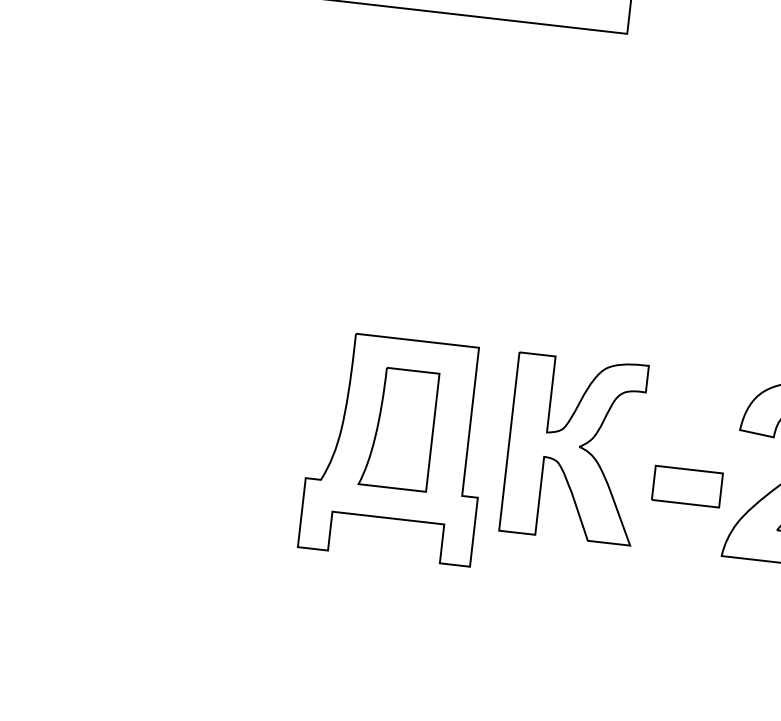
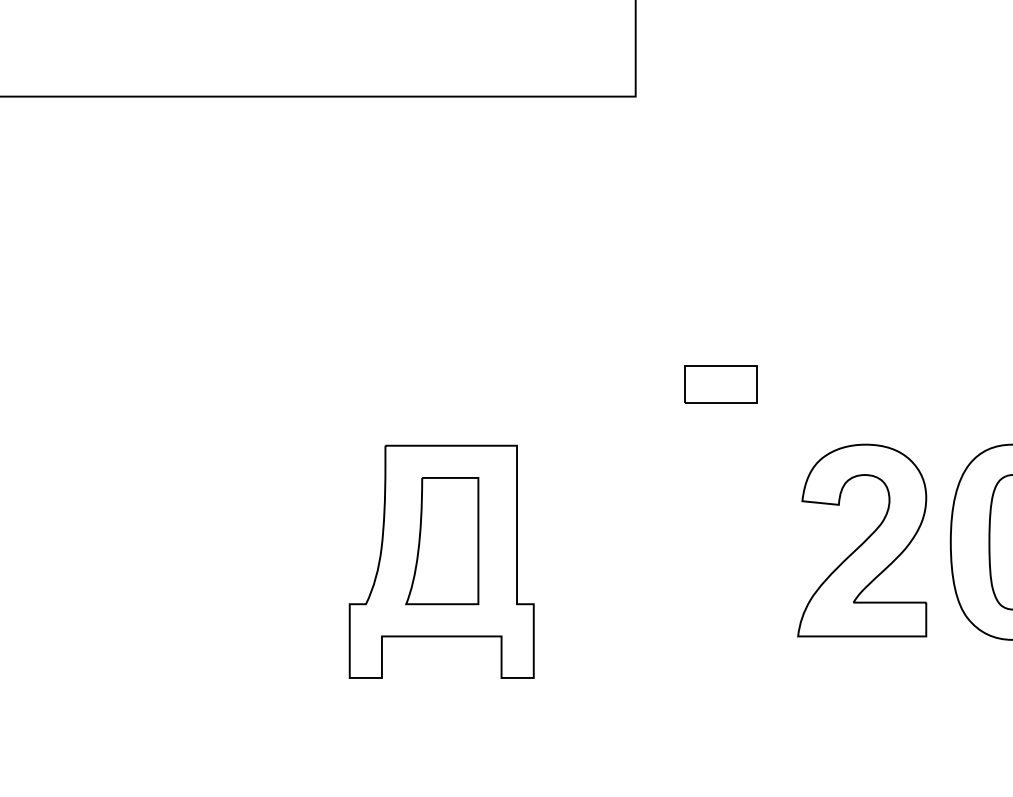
part: (575, 448) -> (630, 540), removed
part: (687, 486) -> (720, 384), moved

